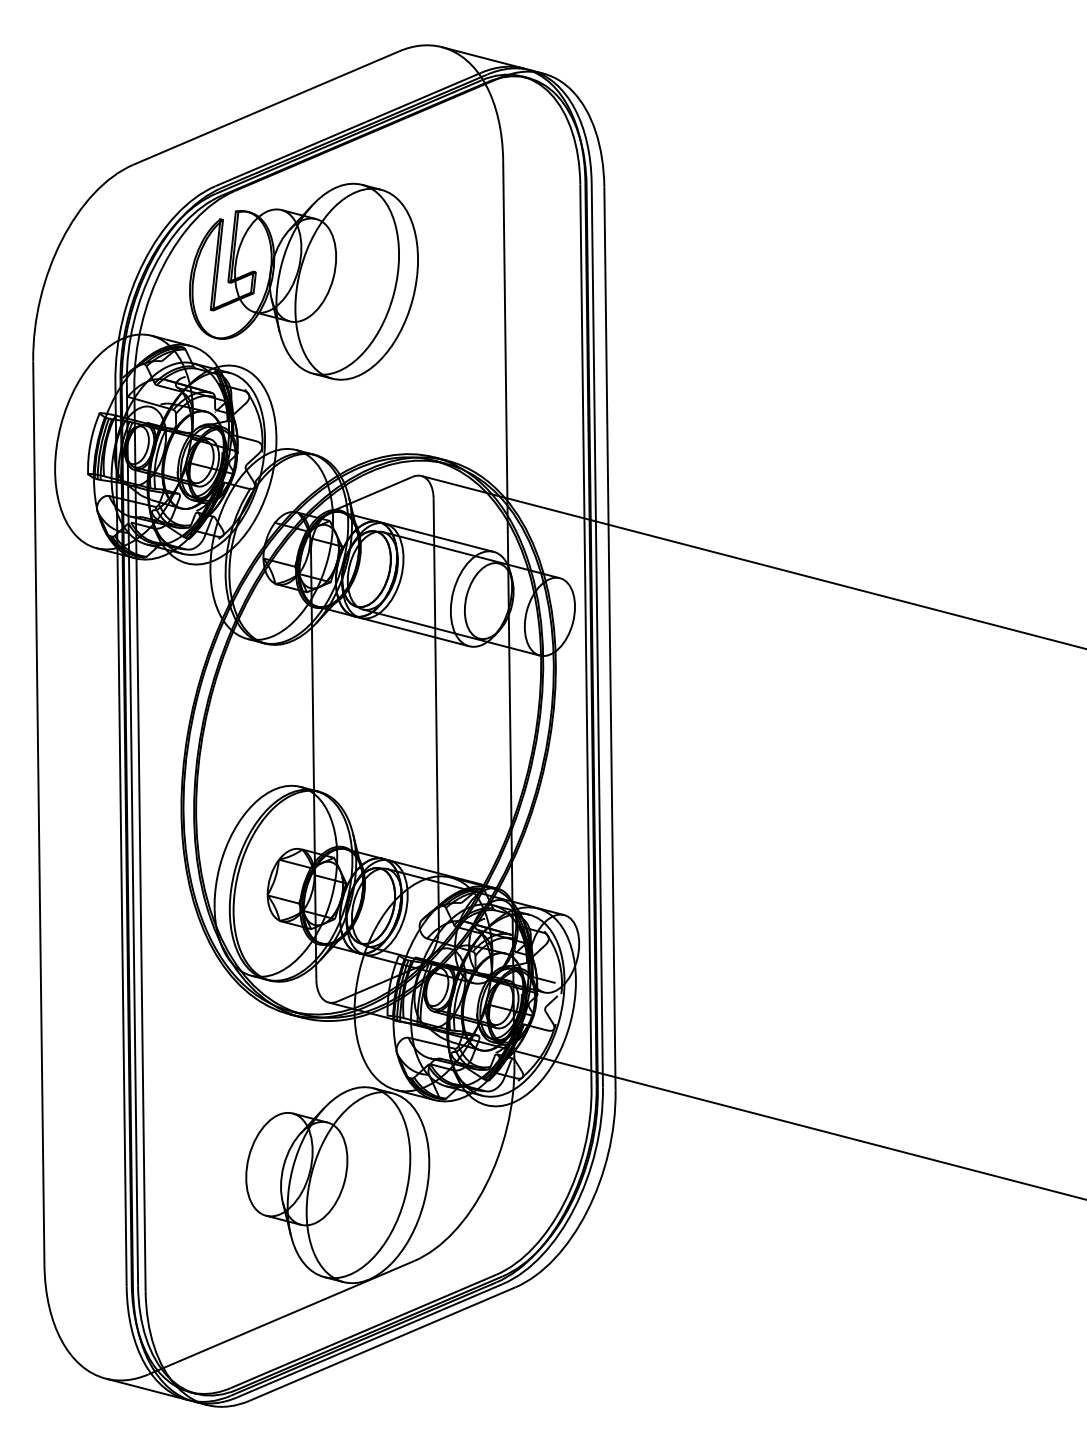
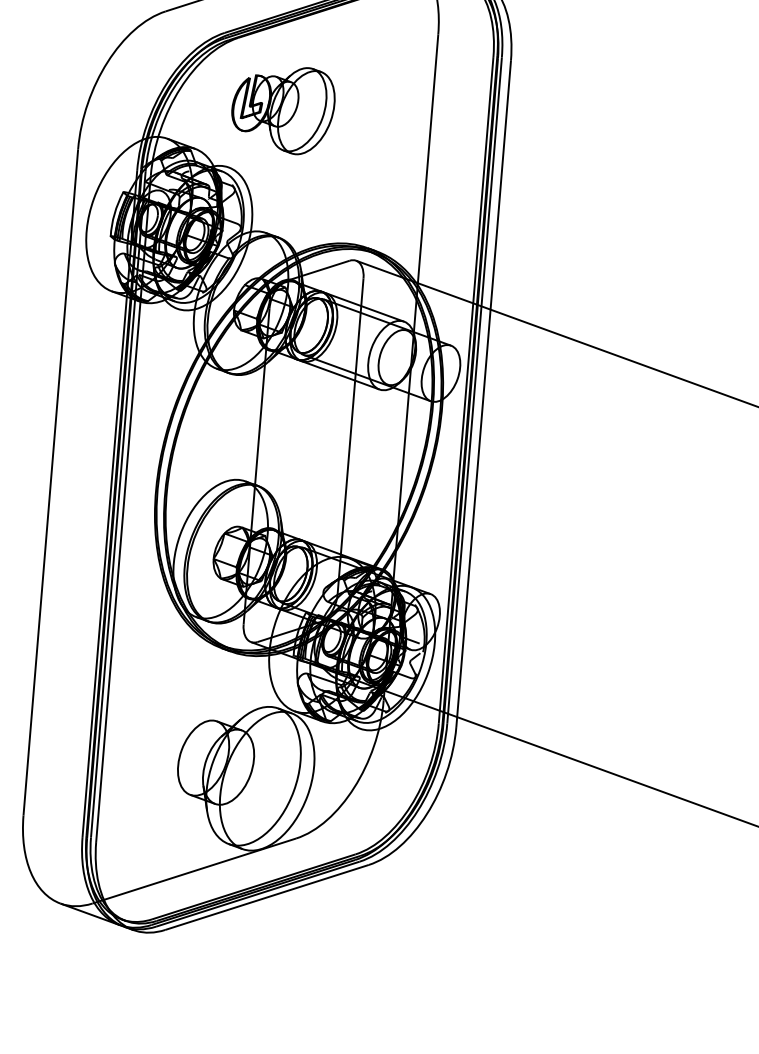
part: (303, 281) -> (282, 109), size x0.6

